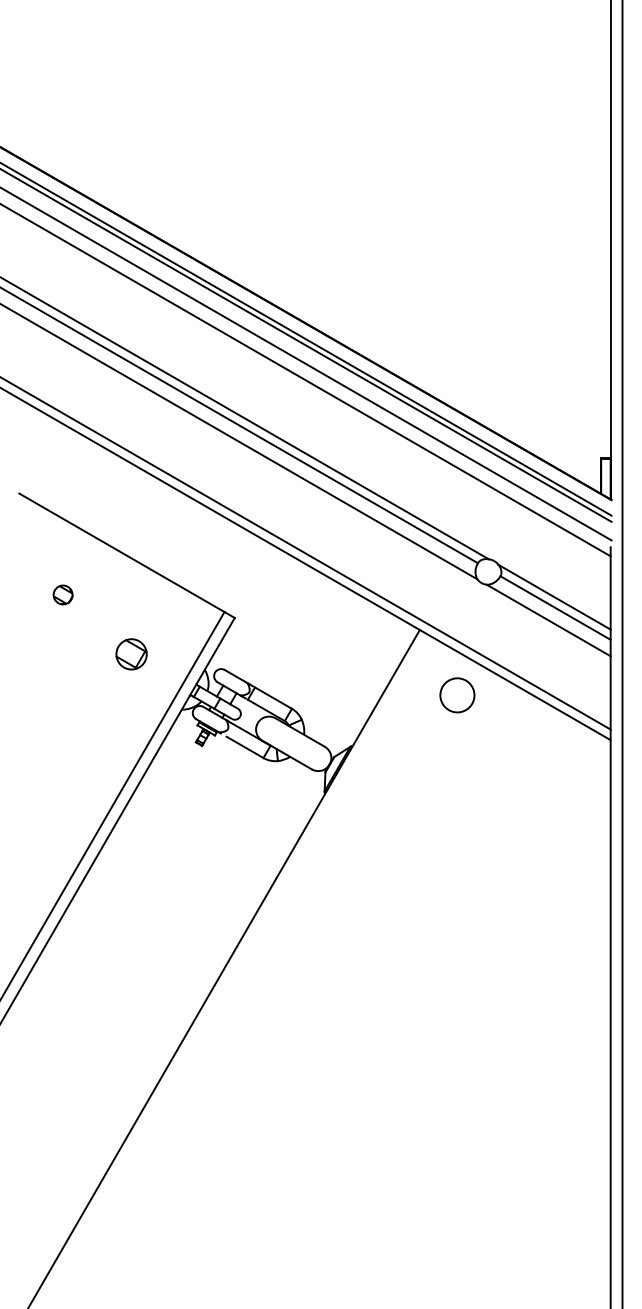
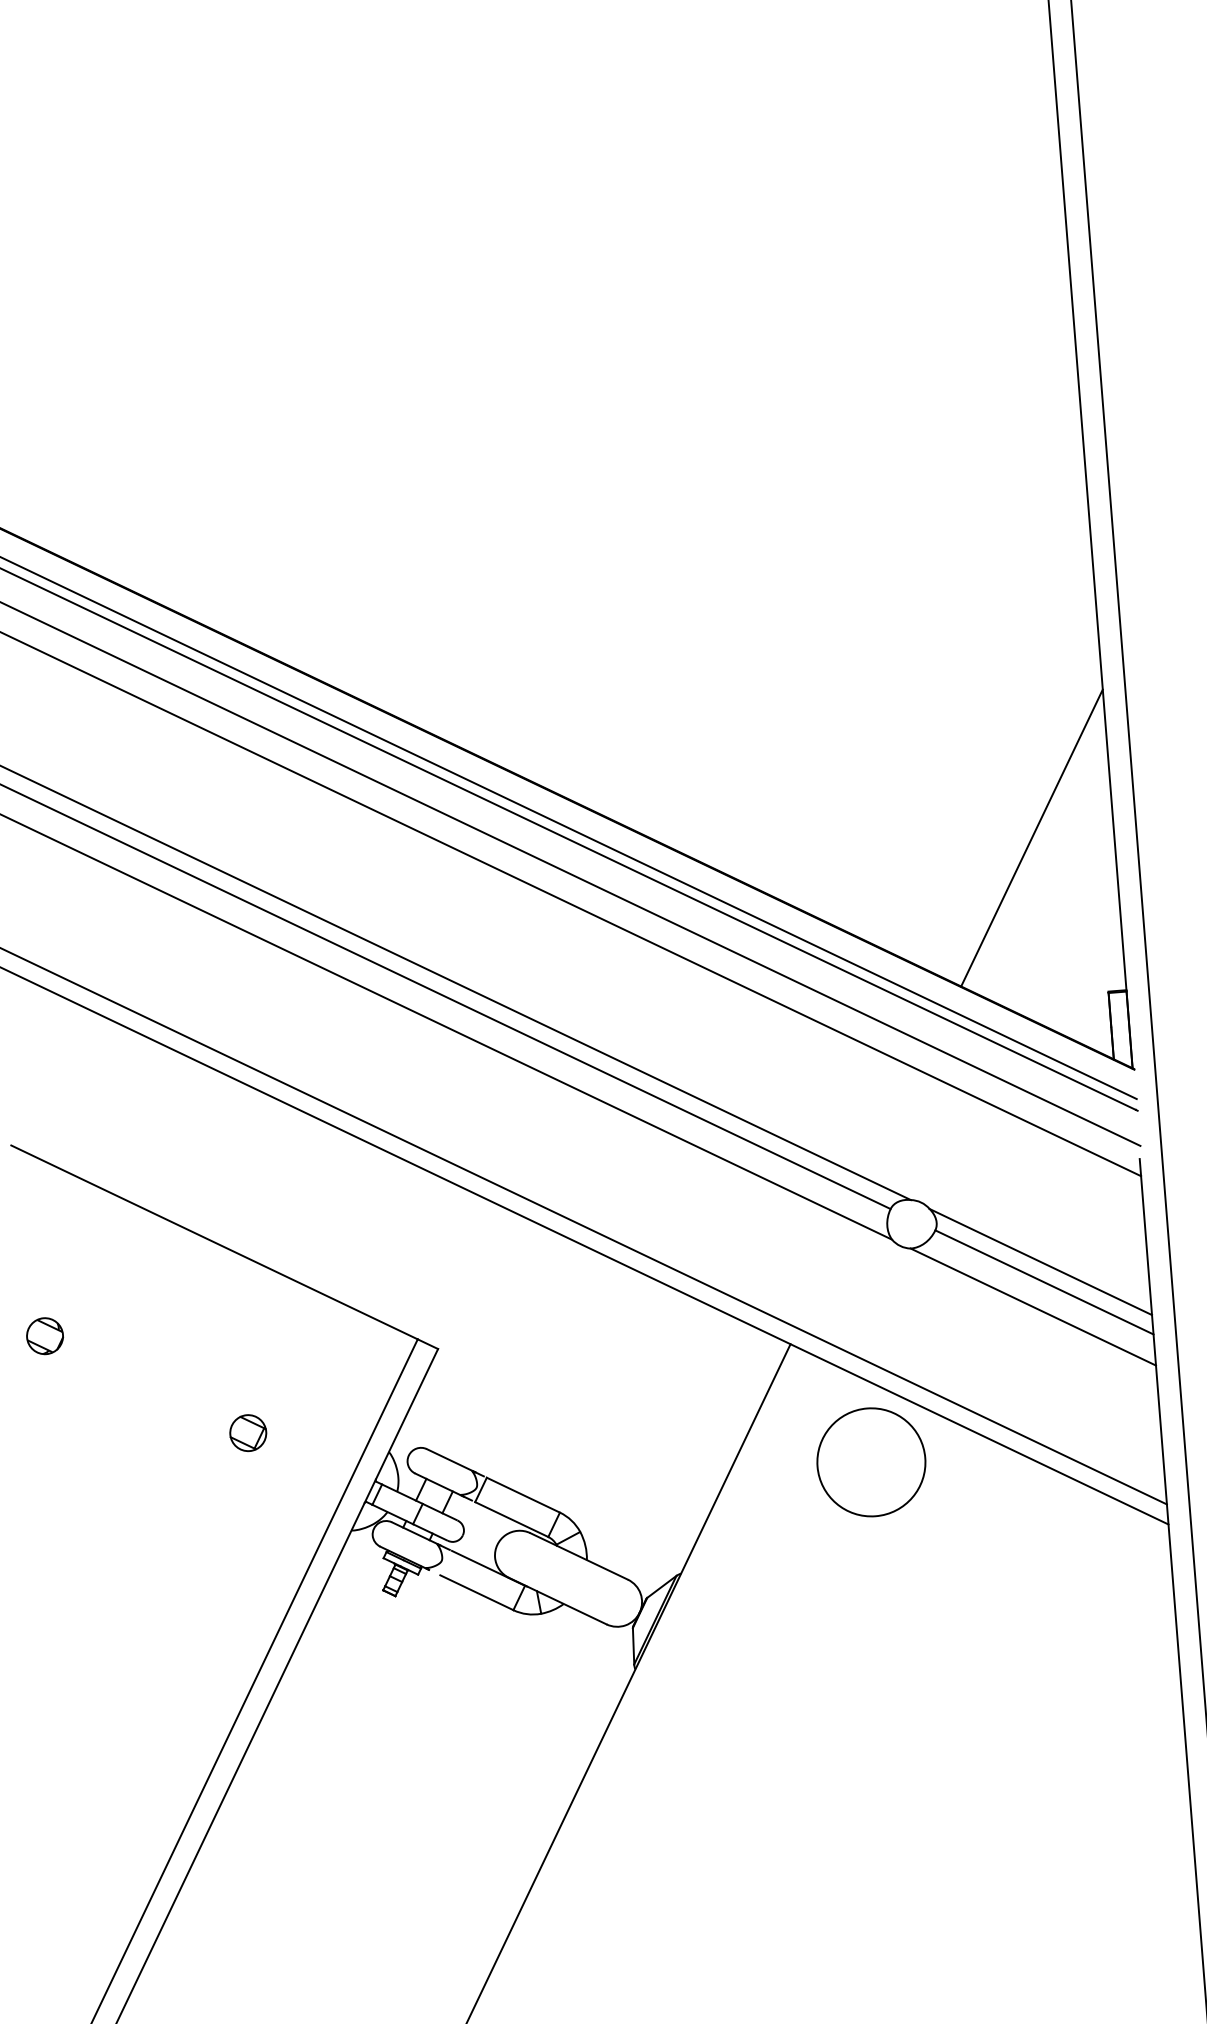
line: (567, 374) -> (1032, 838), added
part: (62, 594) -> (43, 1335), moved
part: (131, 653) -> (247, 1431), size x0.62
circle: (457, 695) -> (871, 1462), size x1.67

